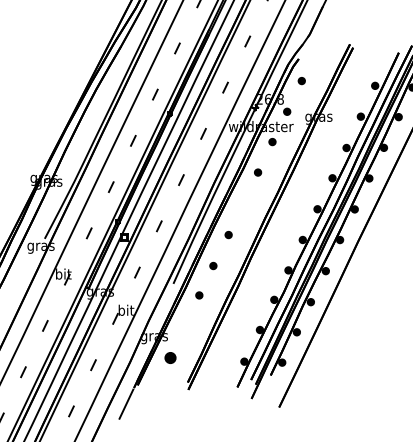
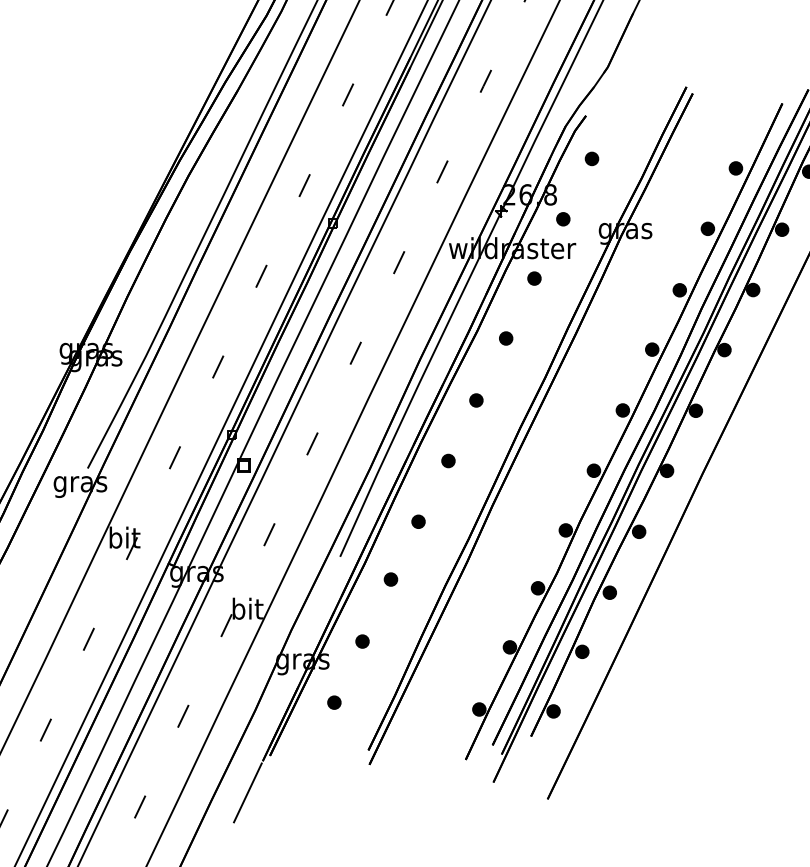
part: (242, 204) -> (475, 401), added
part: (184, 327) -> (361, 642), added
part: (170, 358) -> (334, 703), size x0.62

